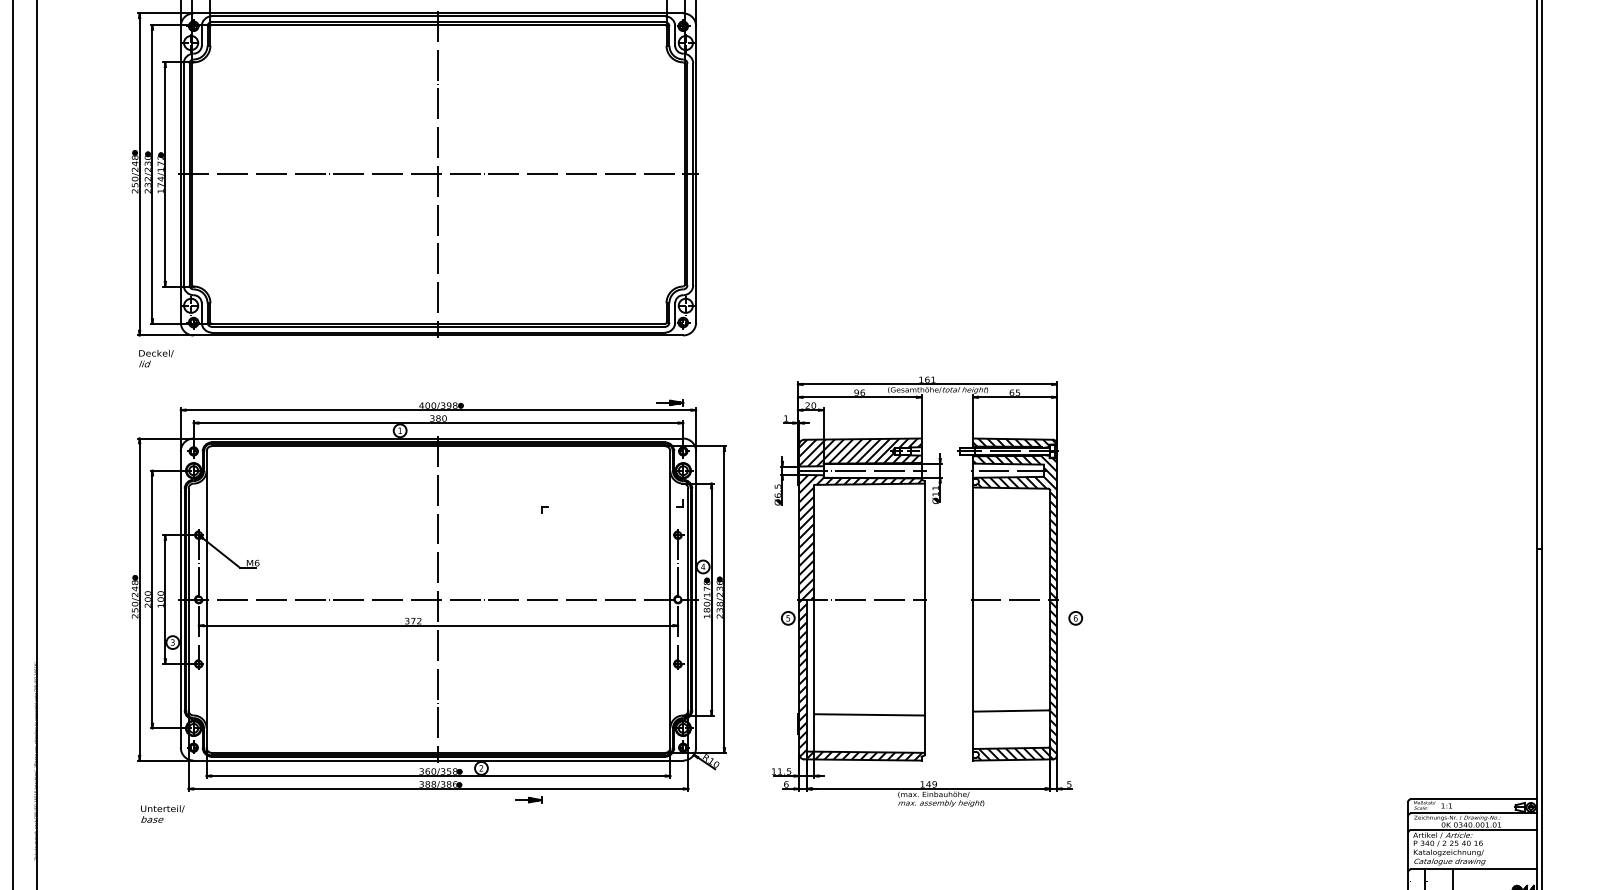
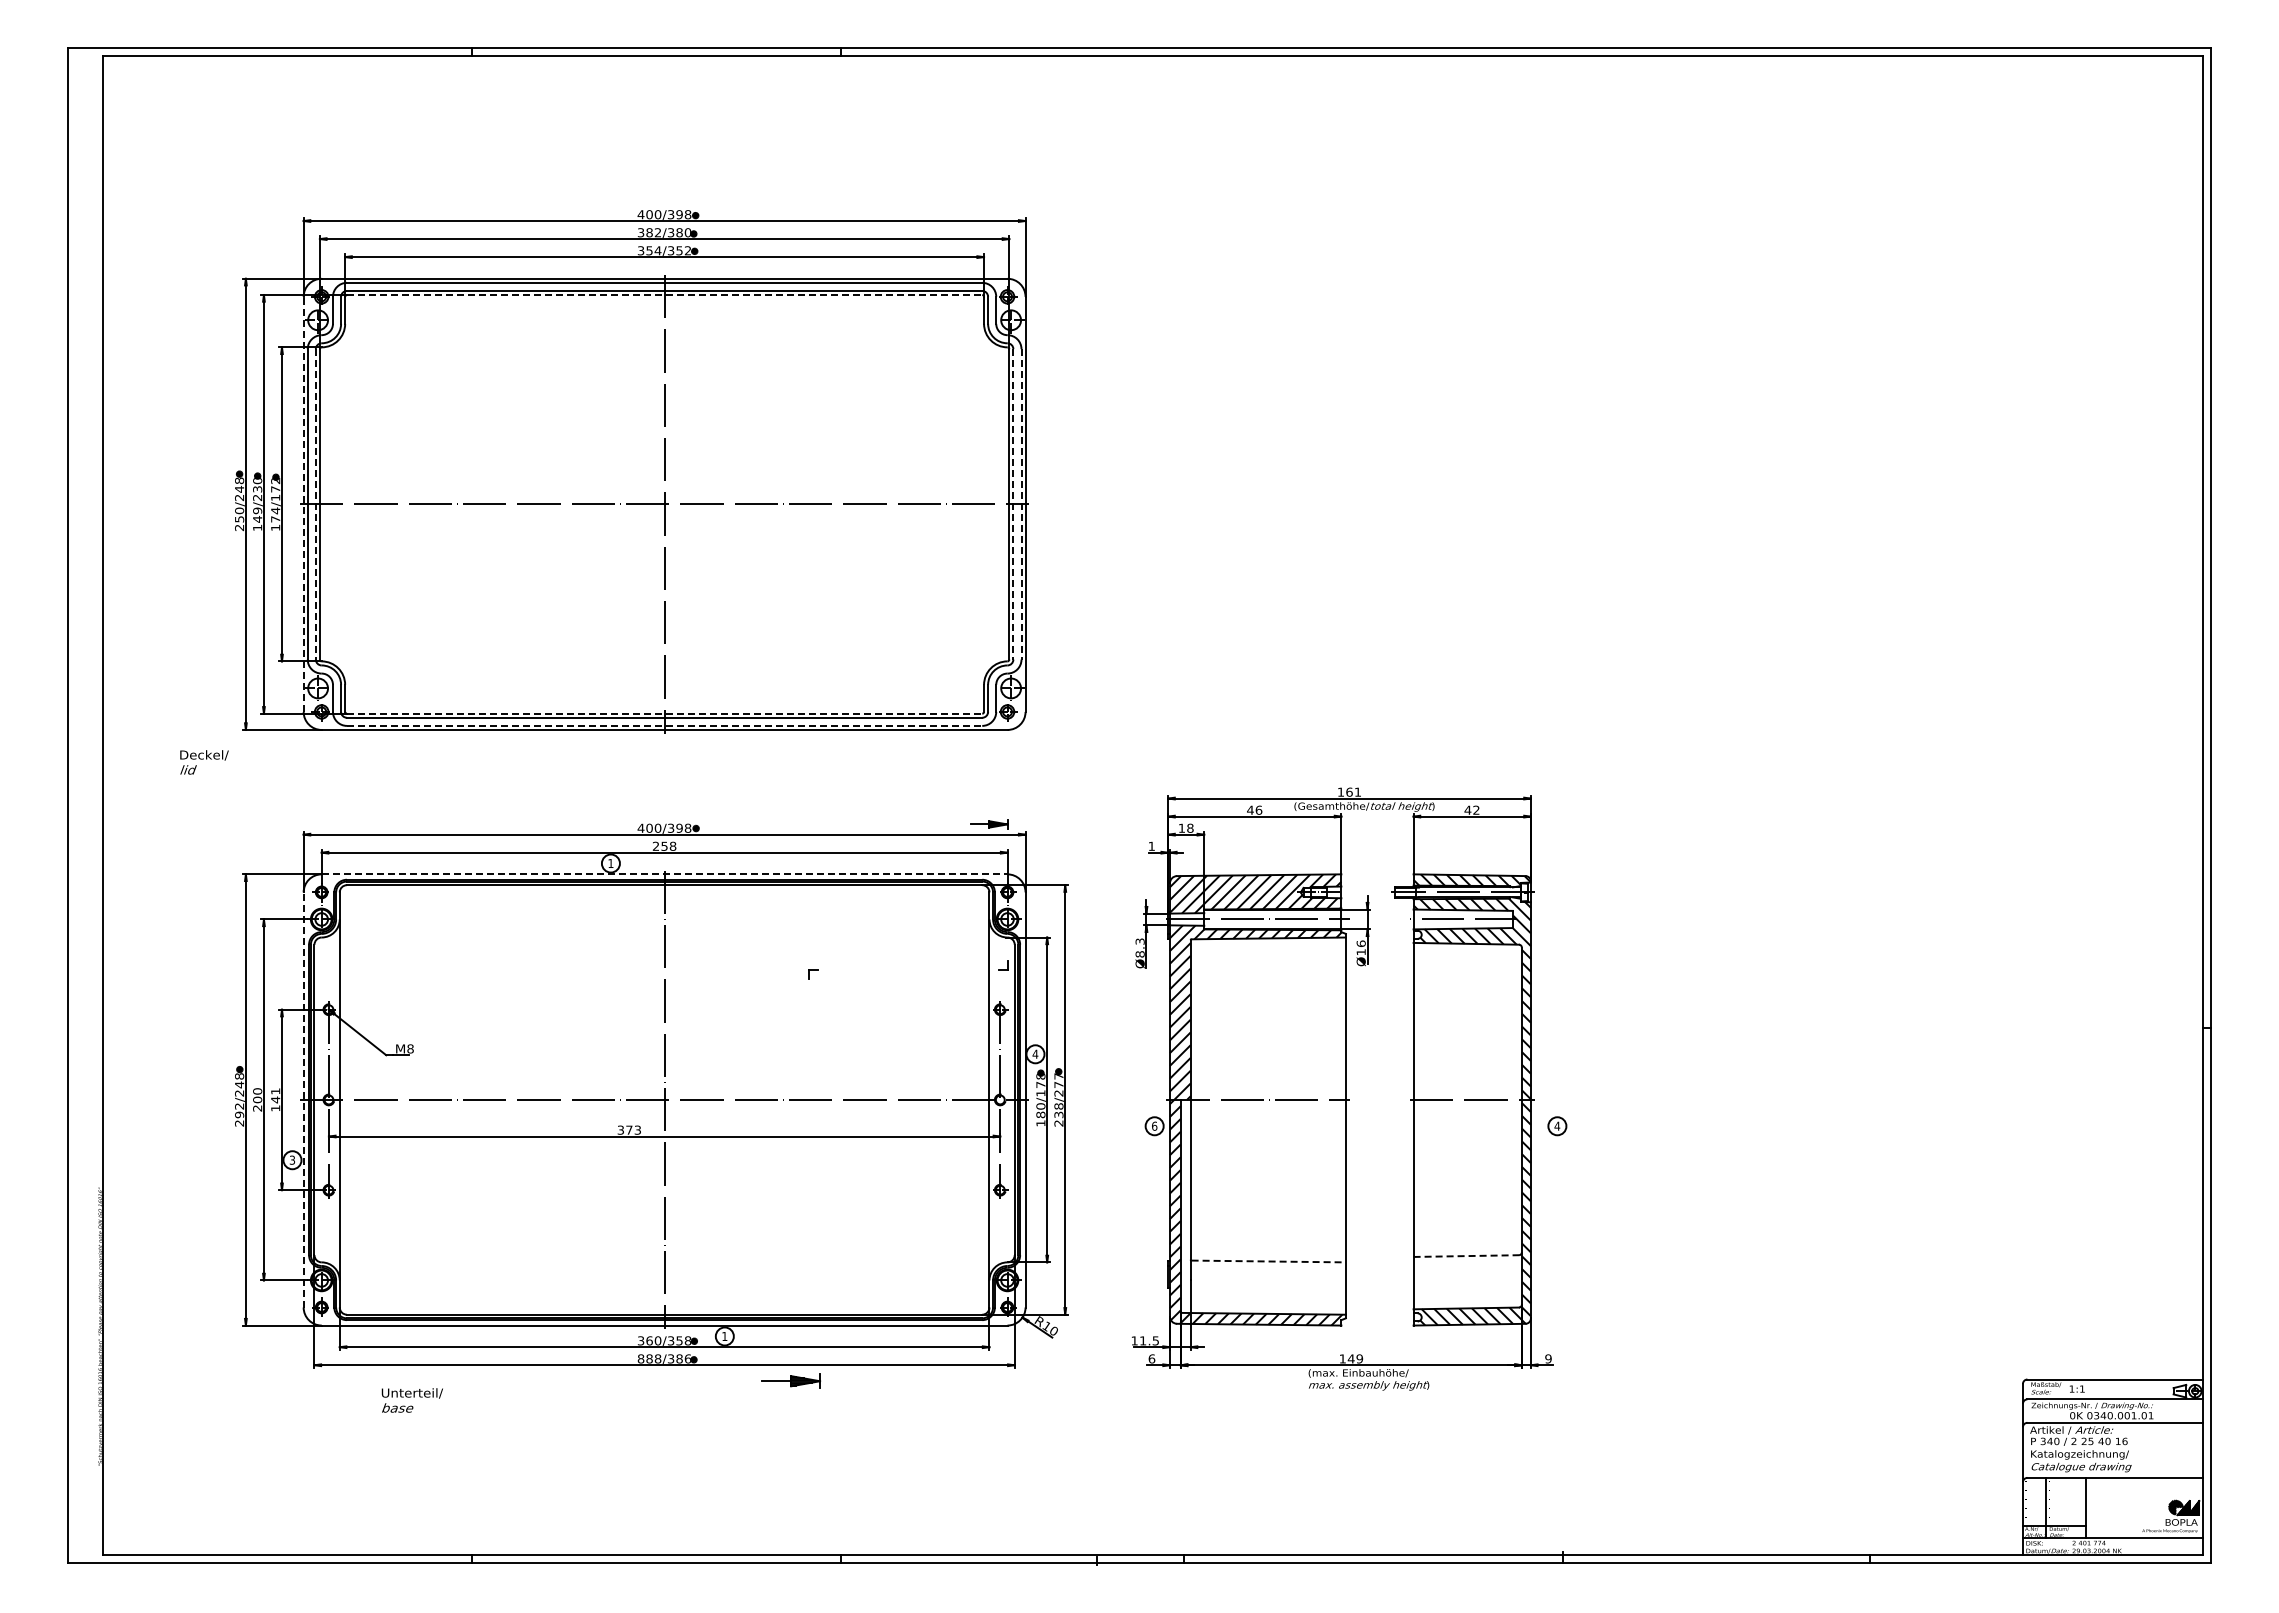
line: (438, 25) -> (664, 295), solid -> dashed
line: (180, 174) -> (303, 504), solid -> dashed
line: (189, 174) -> (315, 504), solid -> dashed
line: (687, 174) -> (1013, 504), solid -> dashed
line: (693, 174) -> (1021, 504), solid -> dashed
text: (147, 185) -> (257, 519), 232/230 -> 149/230
line: (438, 323) -> (664, 713), solid -> dashed
line: (438, 332) -> (664, 725), solid -> dashed
text: (156, 358) -> (204, 762), moved
text: (856, 392) -> (1250, 809), 96 -> 46
text: (1014, 392) -> (1471, 809), 65 -> 42
text: (810, 405) -> (1185, 827), 20 -> 18
text: (438, 417) -> (664, 845), 380 -> 258
line: (438, 438) -> (664, 874), solid -> dashed
text: (935, 487) -> (1360, 943), Ø11 -> Ø16
text: (777, 490) -> (1139, 947), Ø6.5 -> Ø8.3
text: (257, 562) -> (410, 1048), M6 -> M8
text: (719, 585) -> (1058, 1080), 238/236 -> 238/277
text: (160, 596) -> (275, 1095), 100 -> 141
line: (180, 599) -> (303, 1099), solid -> dashed
text: (135, 607) -> (239, 1110), 250/248 -> 292/248
text: (788, 617) -> (1154, 1125), 5 -> 6
text: (1075, 617) -> (1556, 1125), 6 -> 4
text: (419, 621) -> (637, 1130), 372 -> 373
line: (1010, 711) -> (1466, 1256), solid -> dashed
line: (870, 714) -> (1269, 1261), solid -> dashed
text: (481, 767) -> (724, 1335), 2 -> 1
text: (421, 784) -> (640, 1358), 388/386 -> 888/386
text: (1069, 784) -> (1548, 1358), 5 -> 9
part: (529, 799) -> (791, 1380), size x1.6
text: (162, 814) -> (411, 1400), moved

